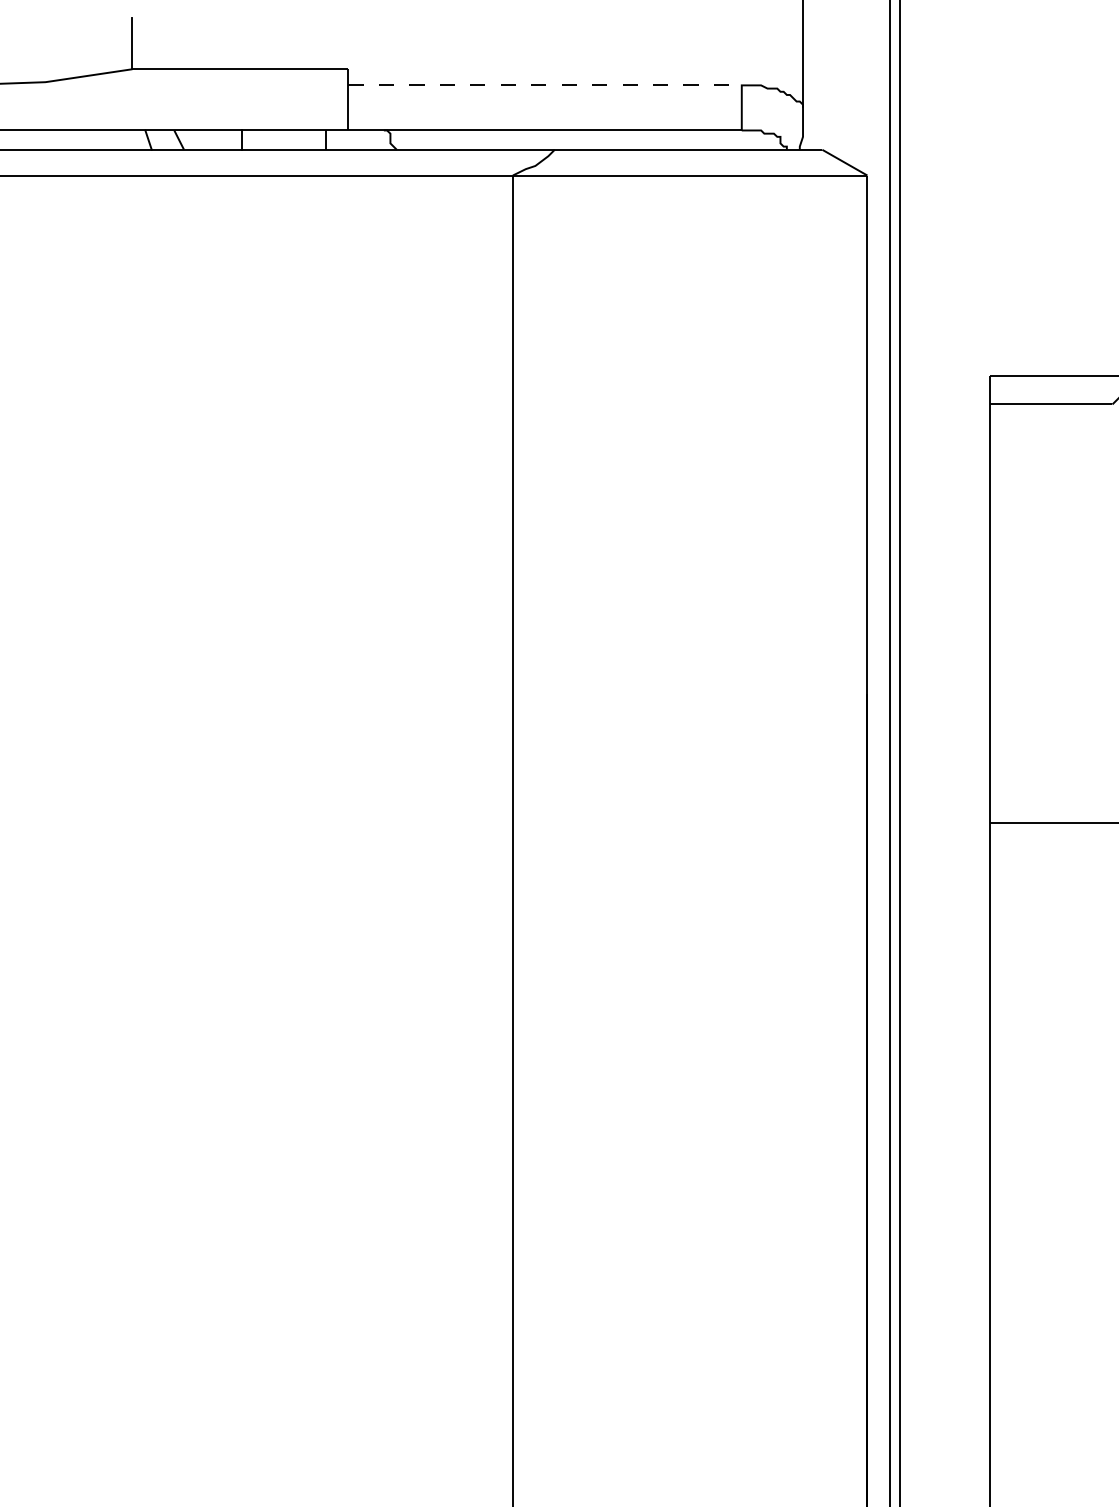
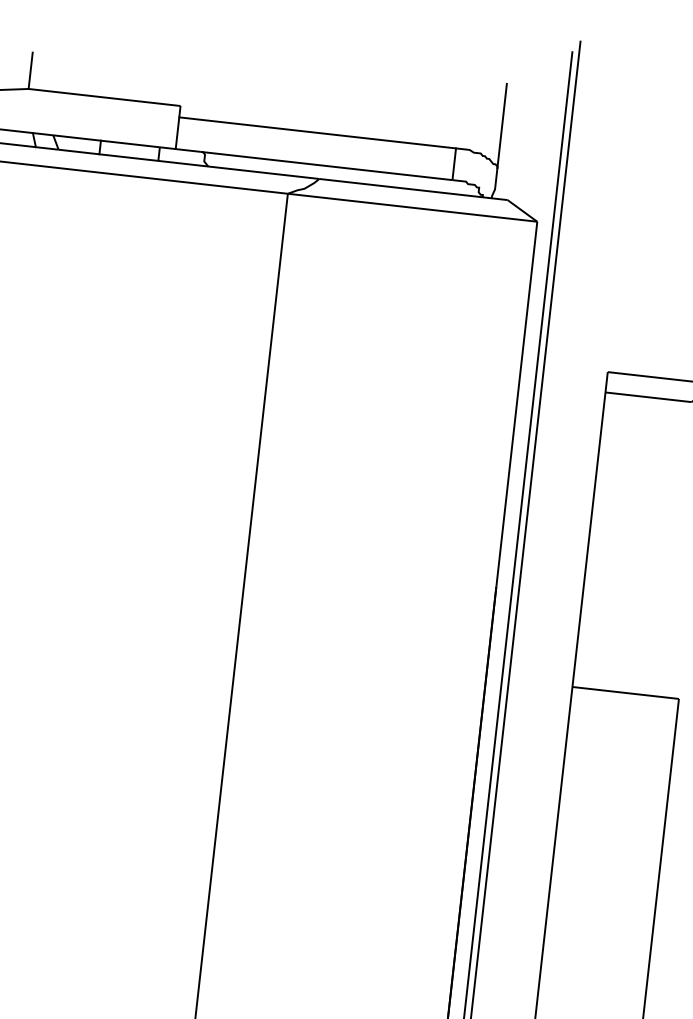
line: (545, 85) -> (317, 133), dashed -> solid

